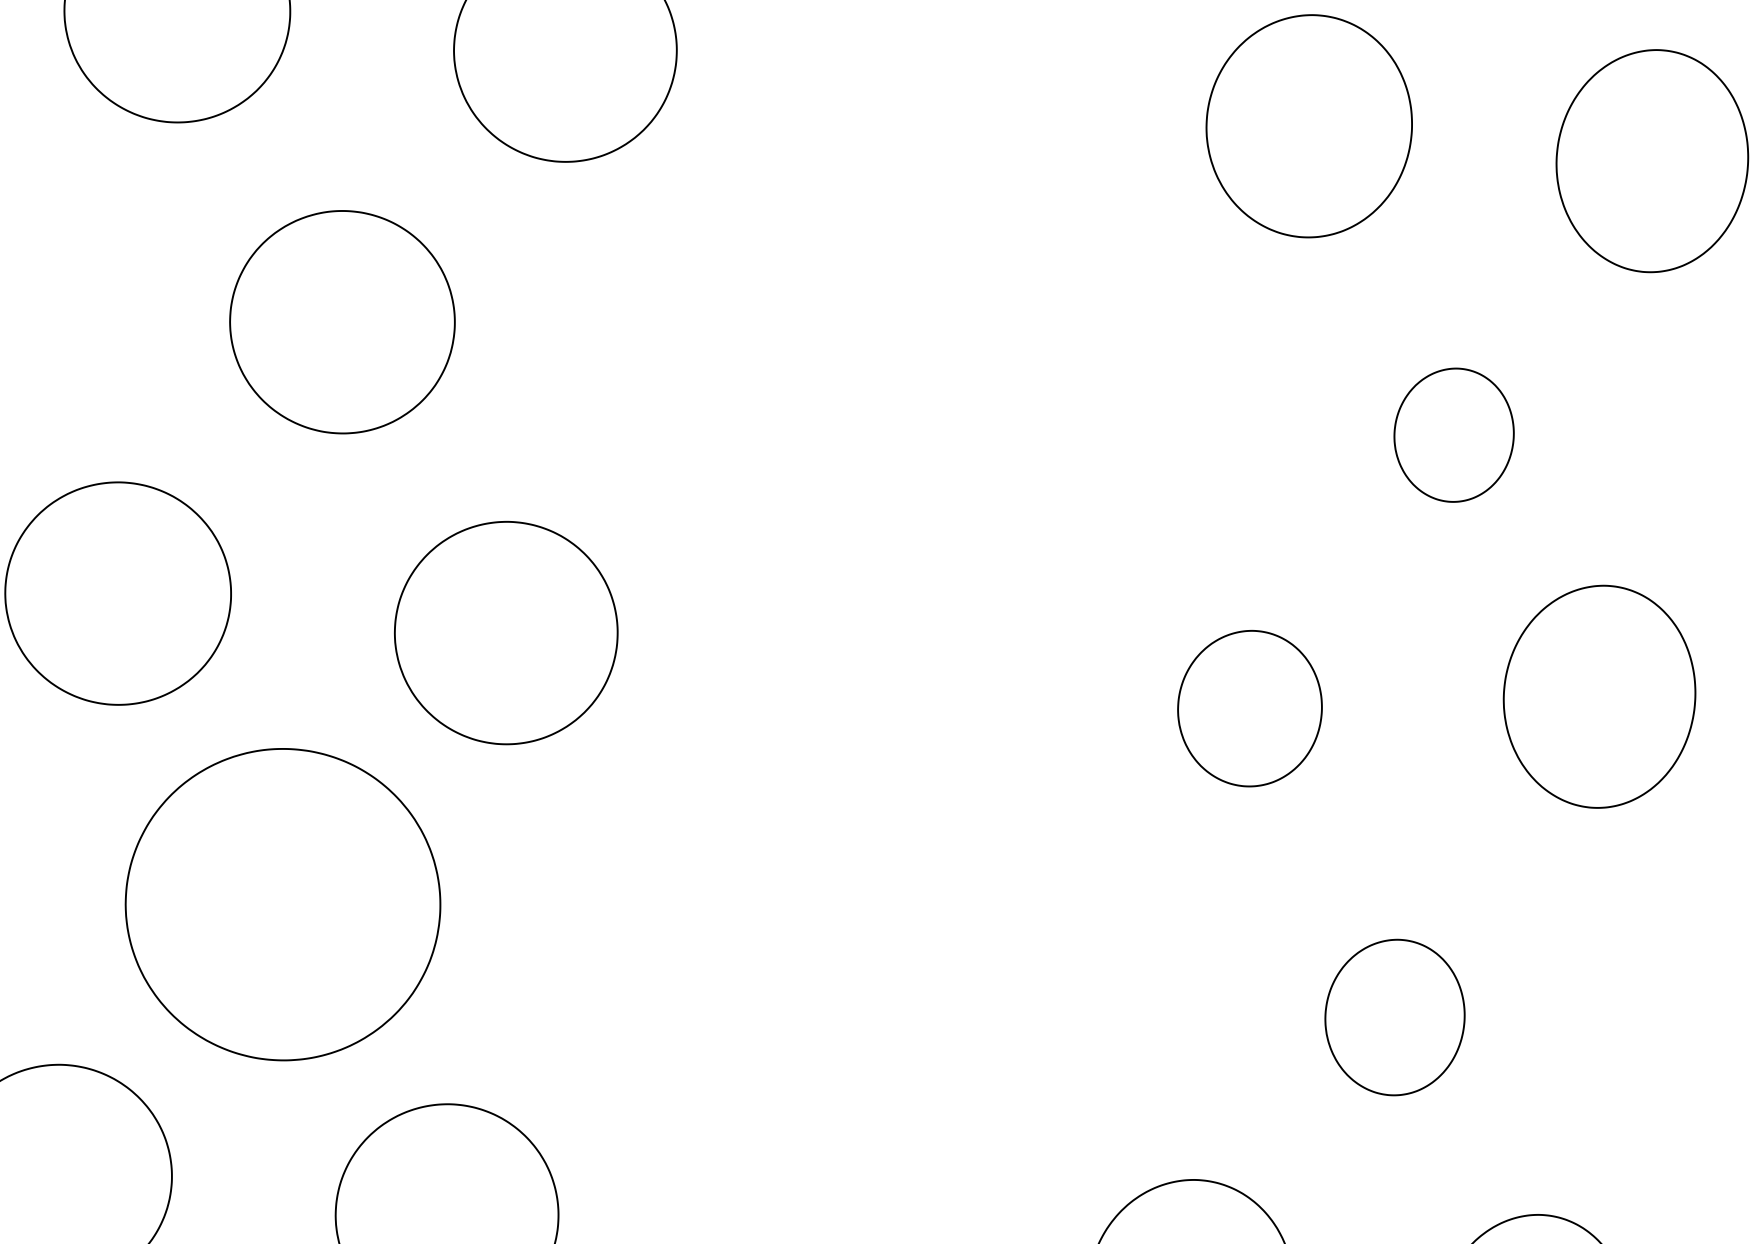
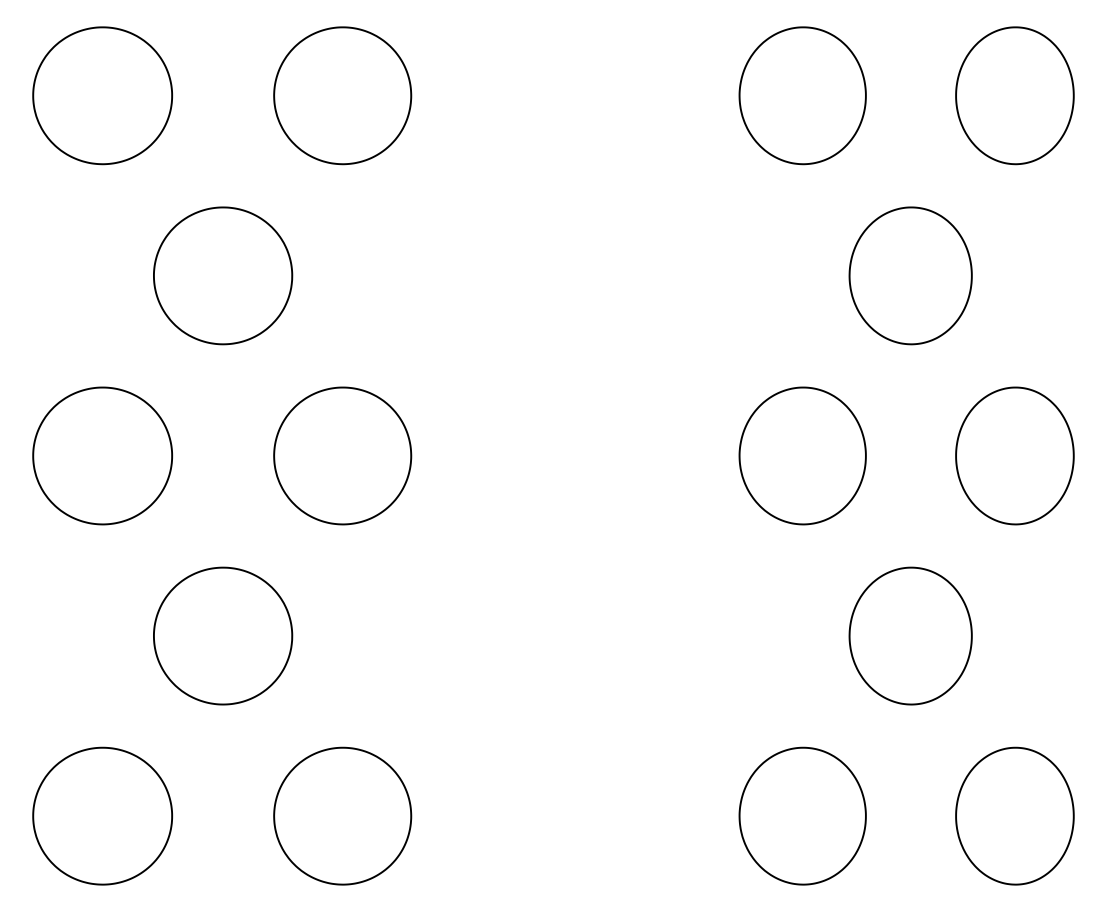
part: (1453, 434) -> (910, 275), size x1.67
part: (1598, 695) -> (1014, 455), moved
part: (1249, 707) -> (802, 455), size x1.43
part: (284, 903) -> (223, 635), size x0.71
part: (1394, 1016) -> (910, 635), size x1.43

